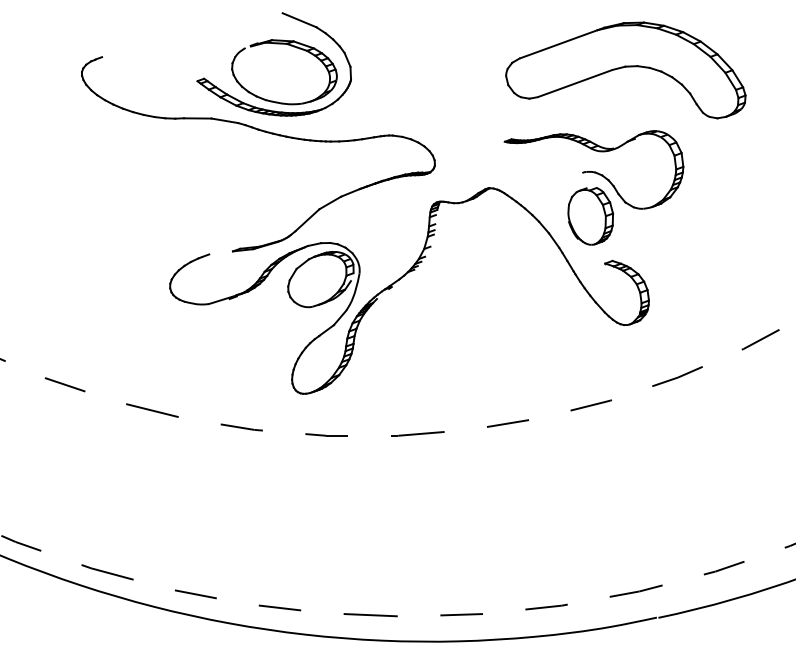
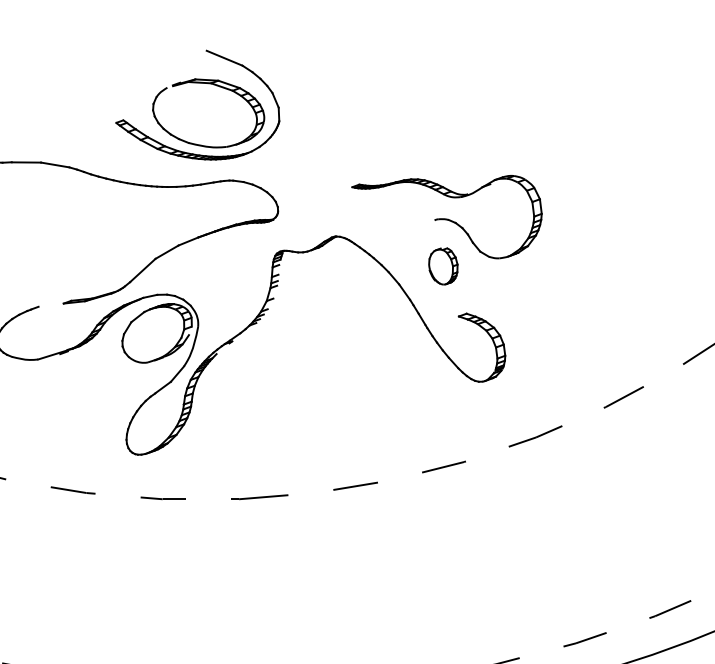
part: (274, 44) -> (198, 83), moved
part: (625, 70) -> (480, 111), removed
part: (590, 216) -> (443, 266), size x0.6

